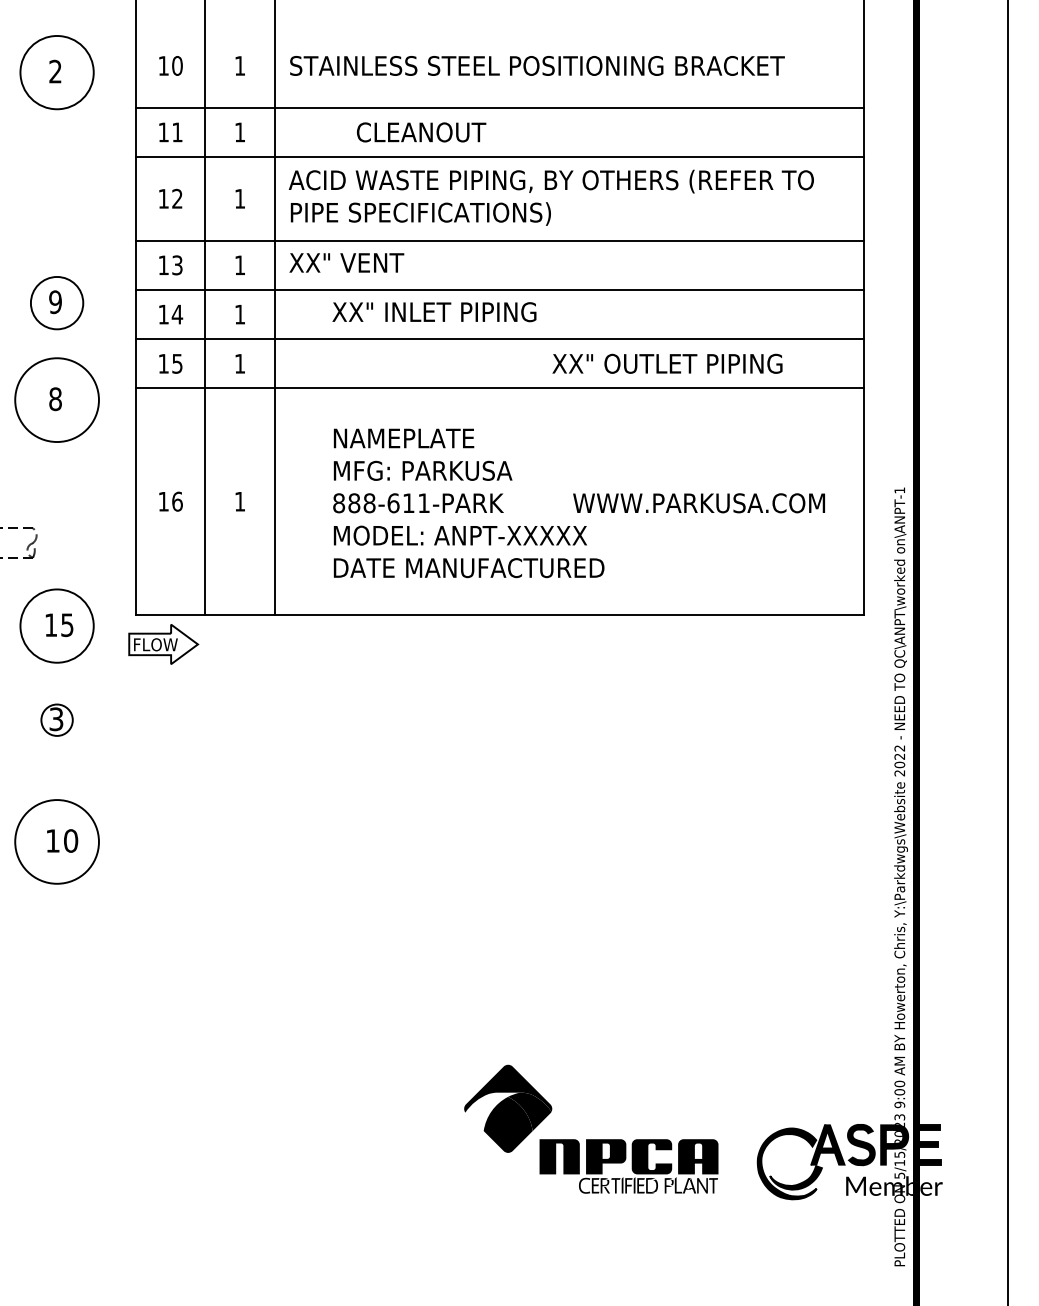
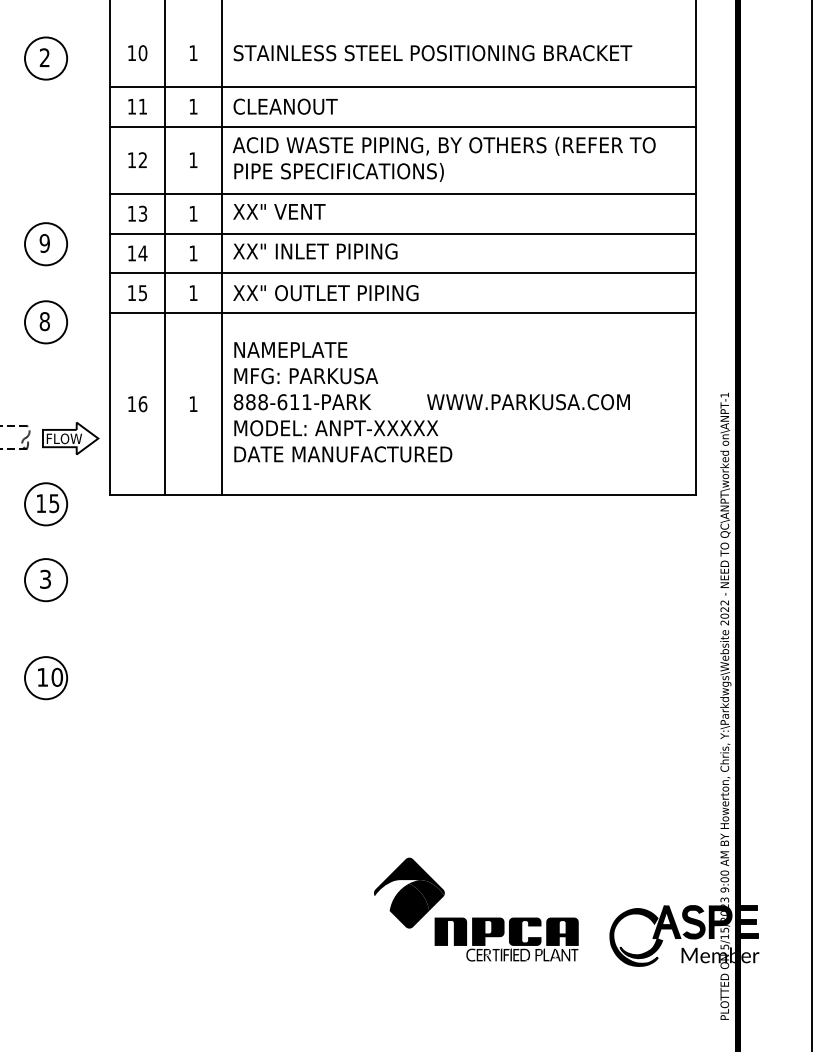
circle: (56, 72) -> (45, 58), size x0.71
text: (421, 132) -> (285, 106), moved
text: (434, 312) -> (315, 251), moved
text: (667, 363) -> (325, 292), moved
circle: (56, 399) -> (45, 321), size x0.62
text: (578, 503) -> (431, 402), moved
circle: (56, 625) -> (45, 503), size x0.71
part: (163, 644) -> (70, 438), moved
circle: (56, 720) -> (45, 580), size x1.67
circle: (56, 841) -> (45, 677), size x0.62

